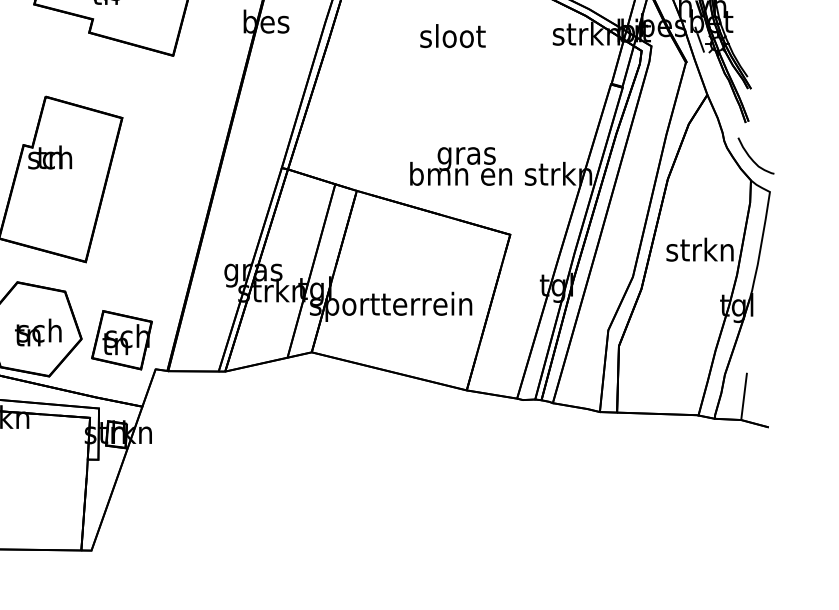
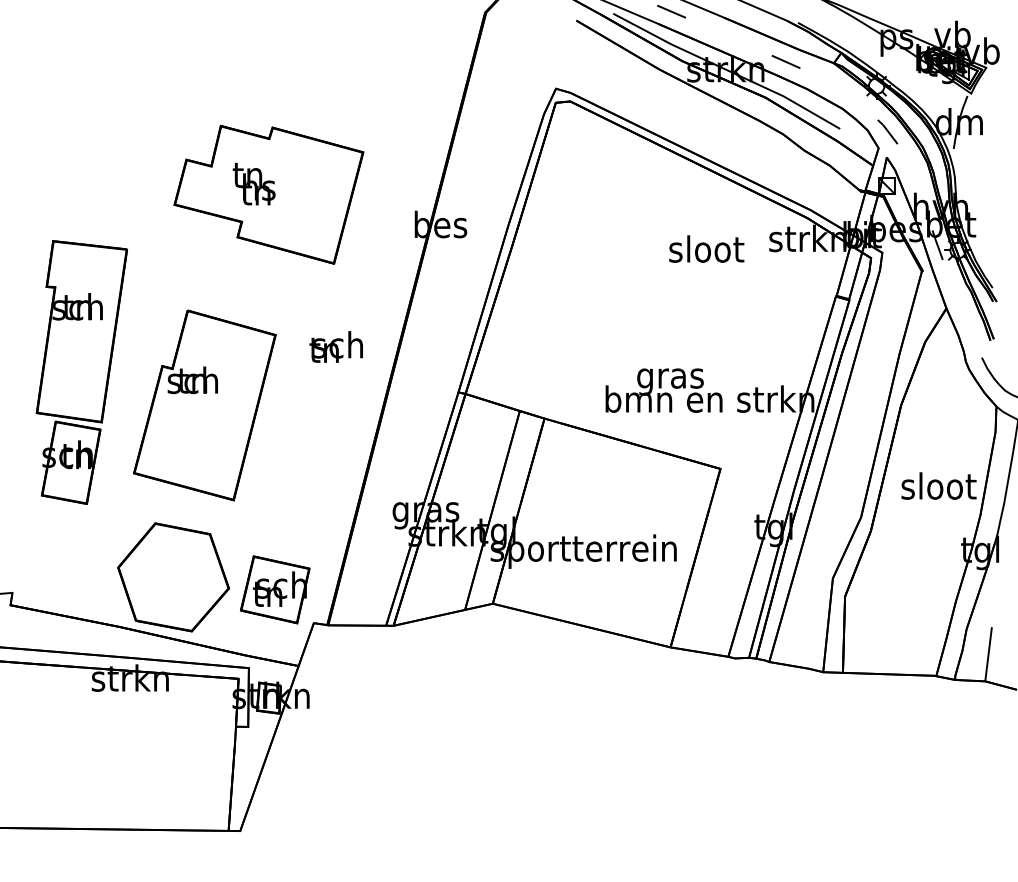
text: (452, 35) -> (706, 248), moved
text: (699, 249) -> (937, 485), strkn -> sloot
text: (37, 332) -> (335, 346), moved

